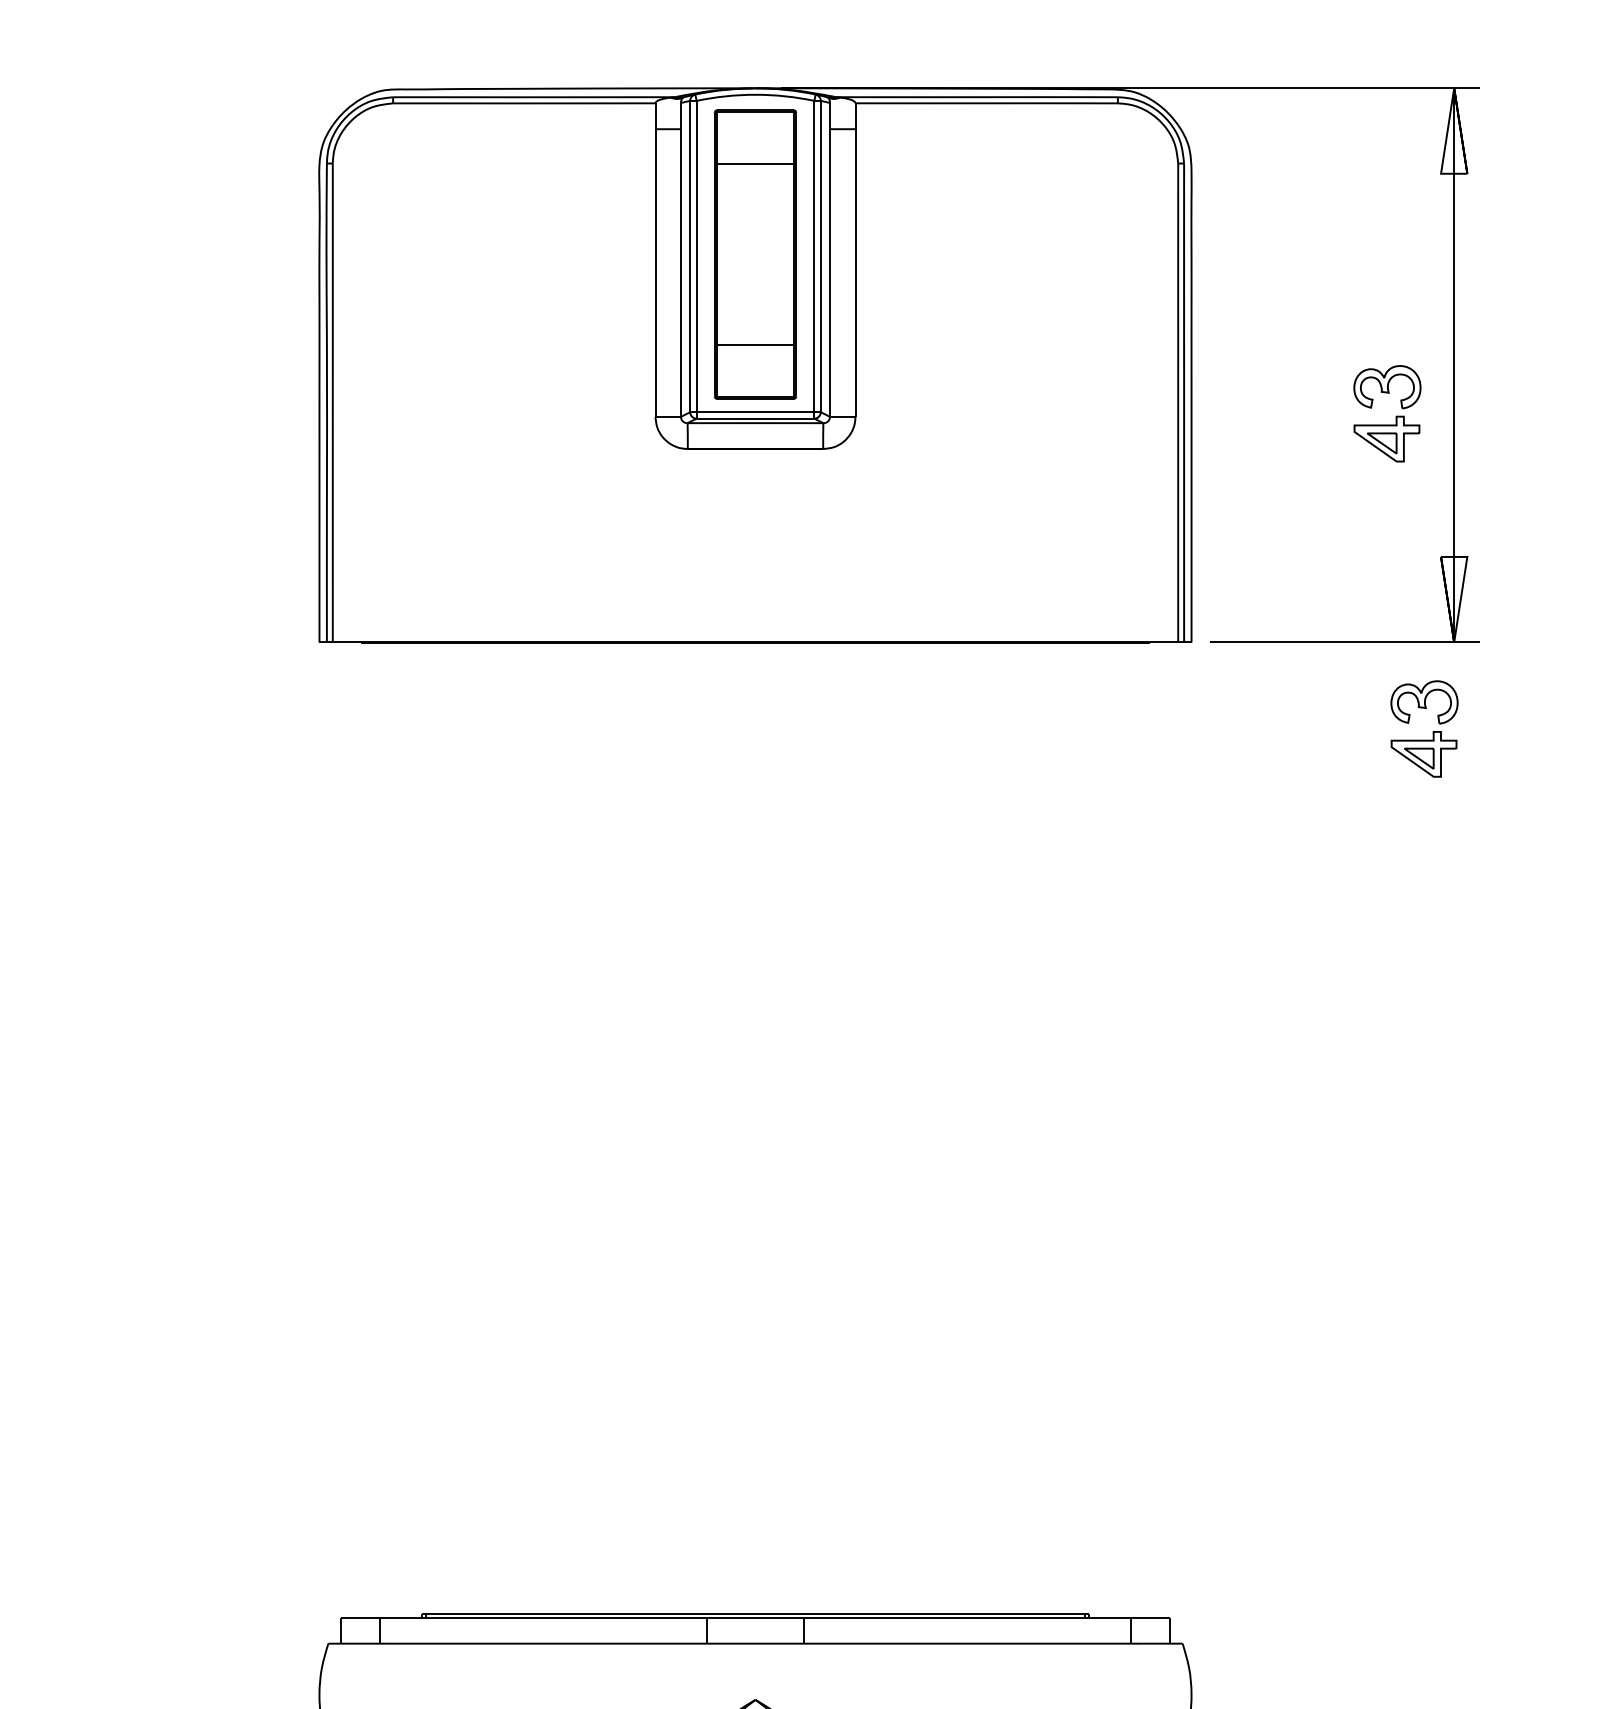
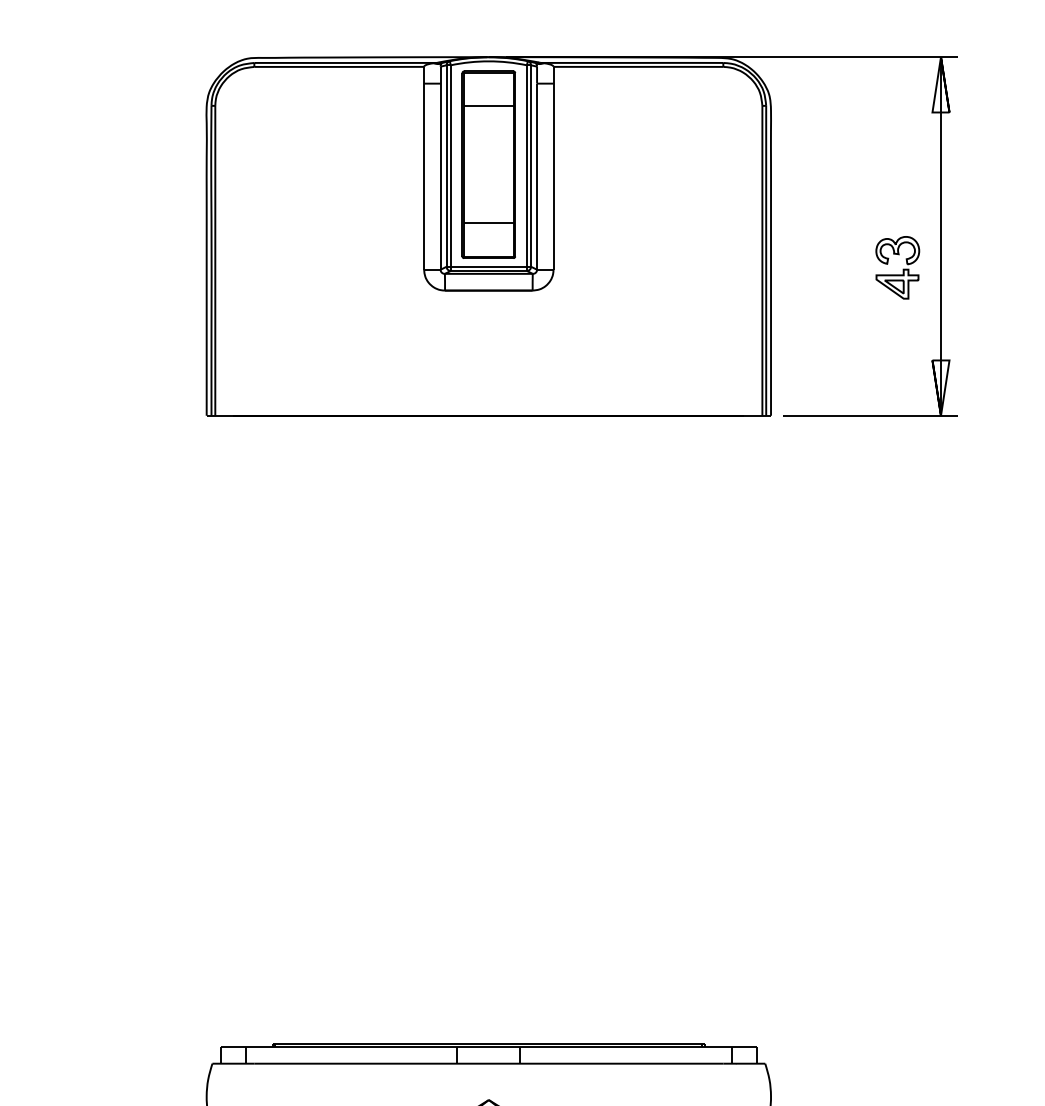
part: (1424, 728) -> (921, 471), removed

